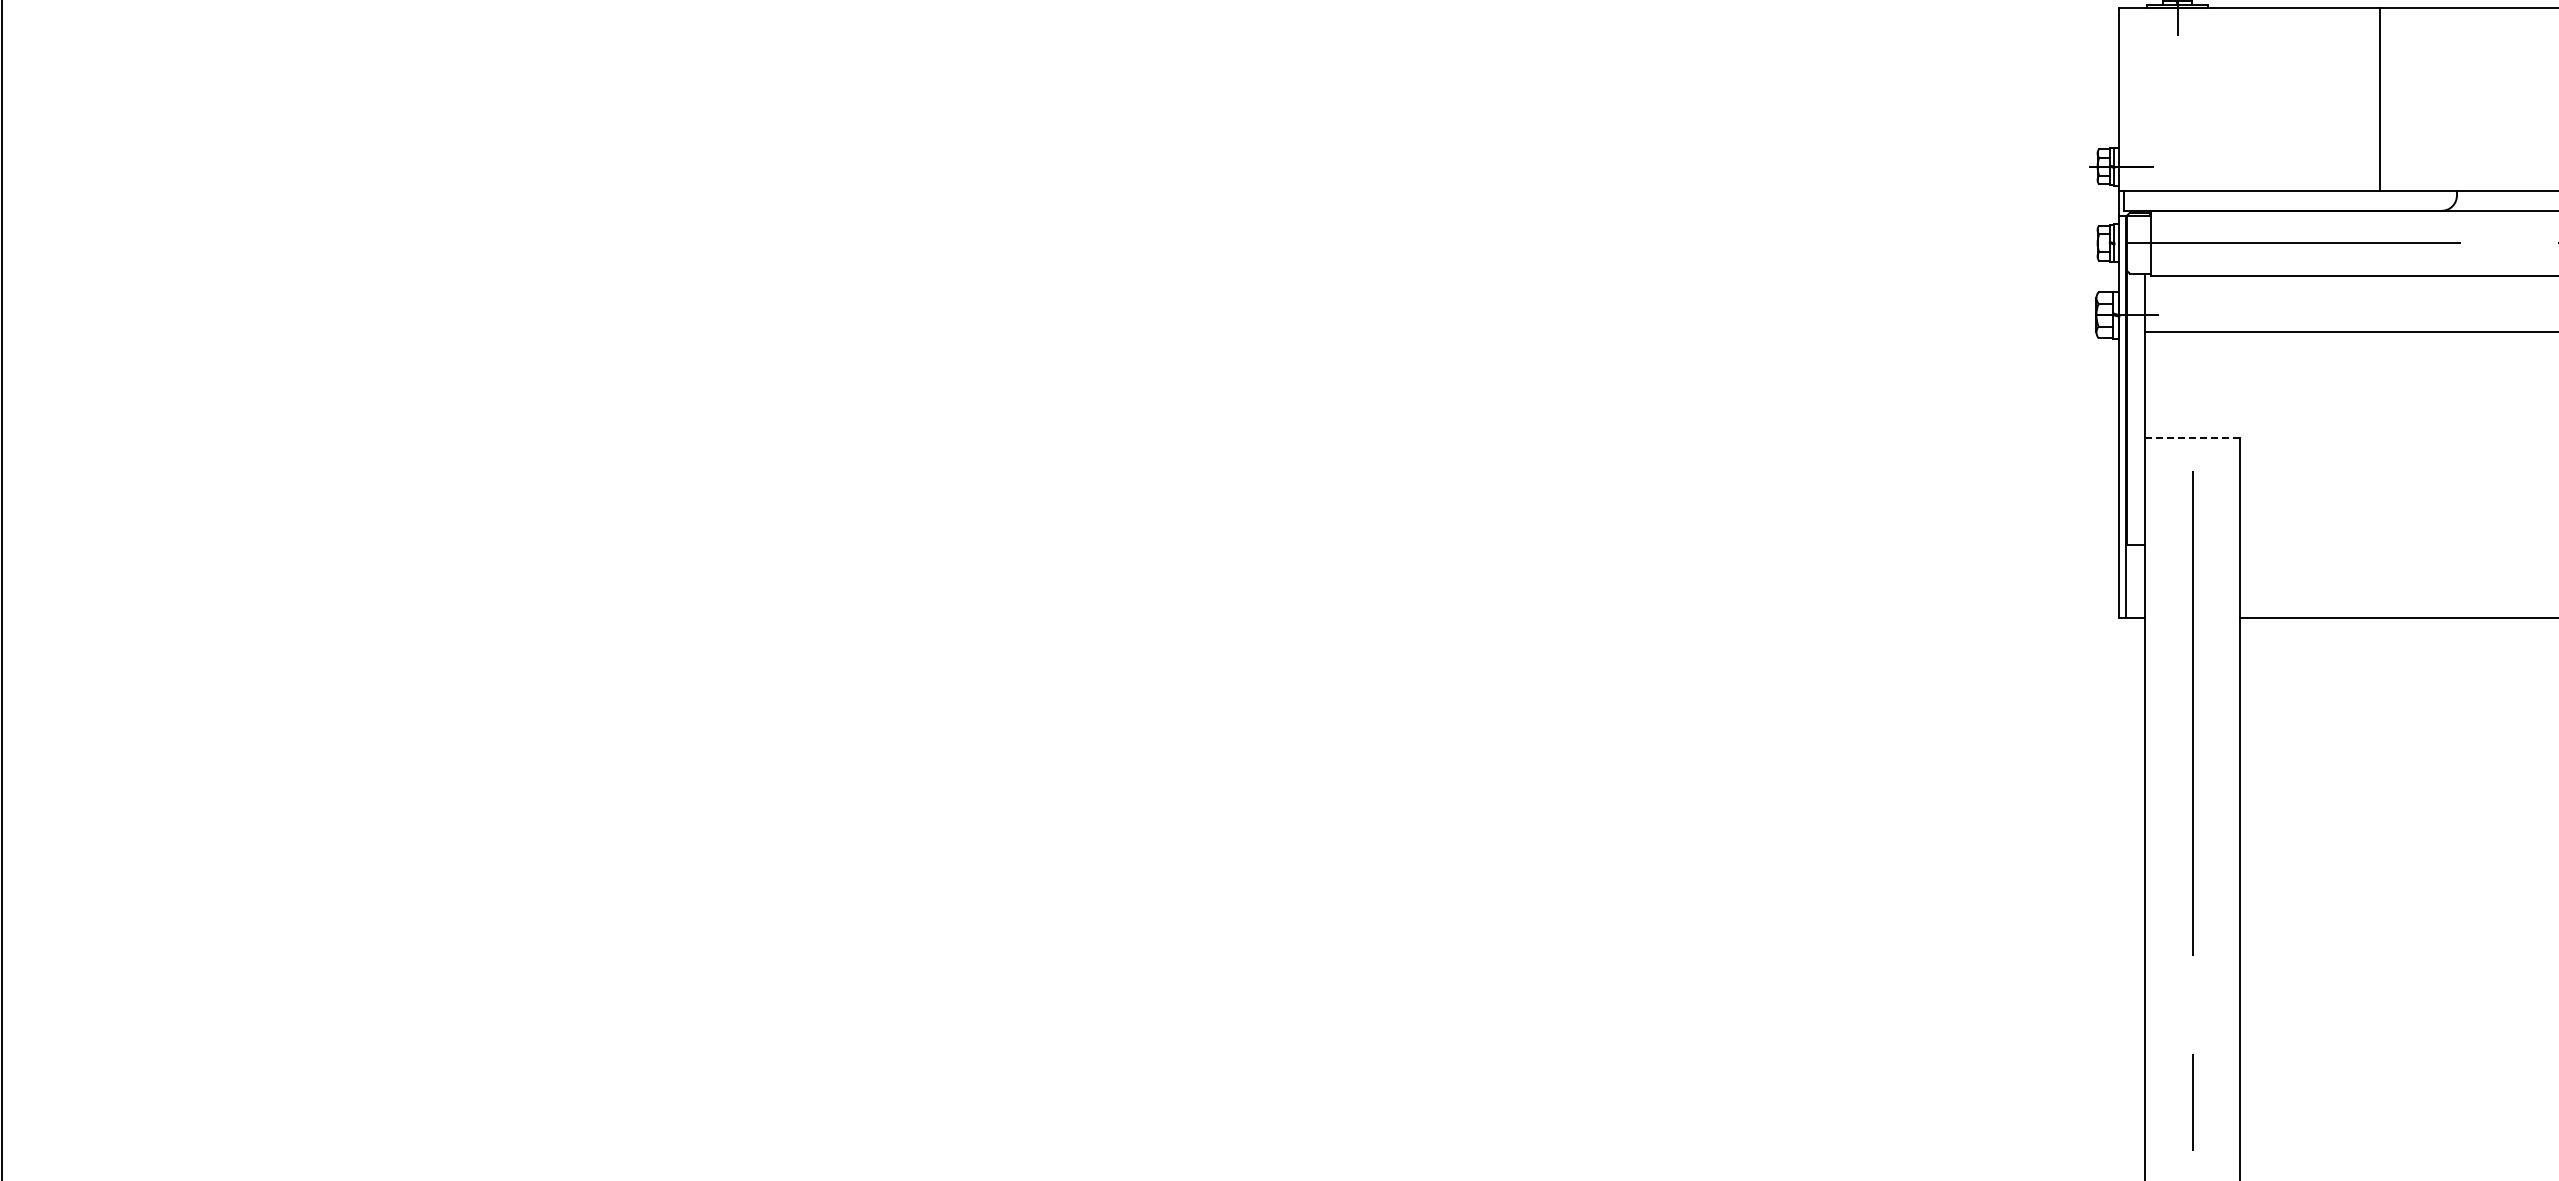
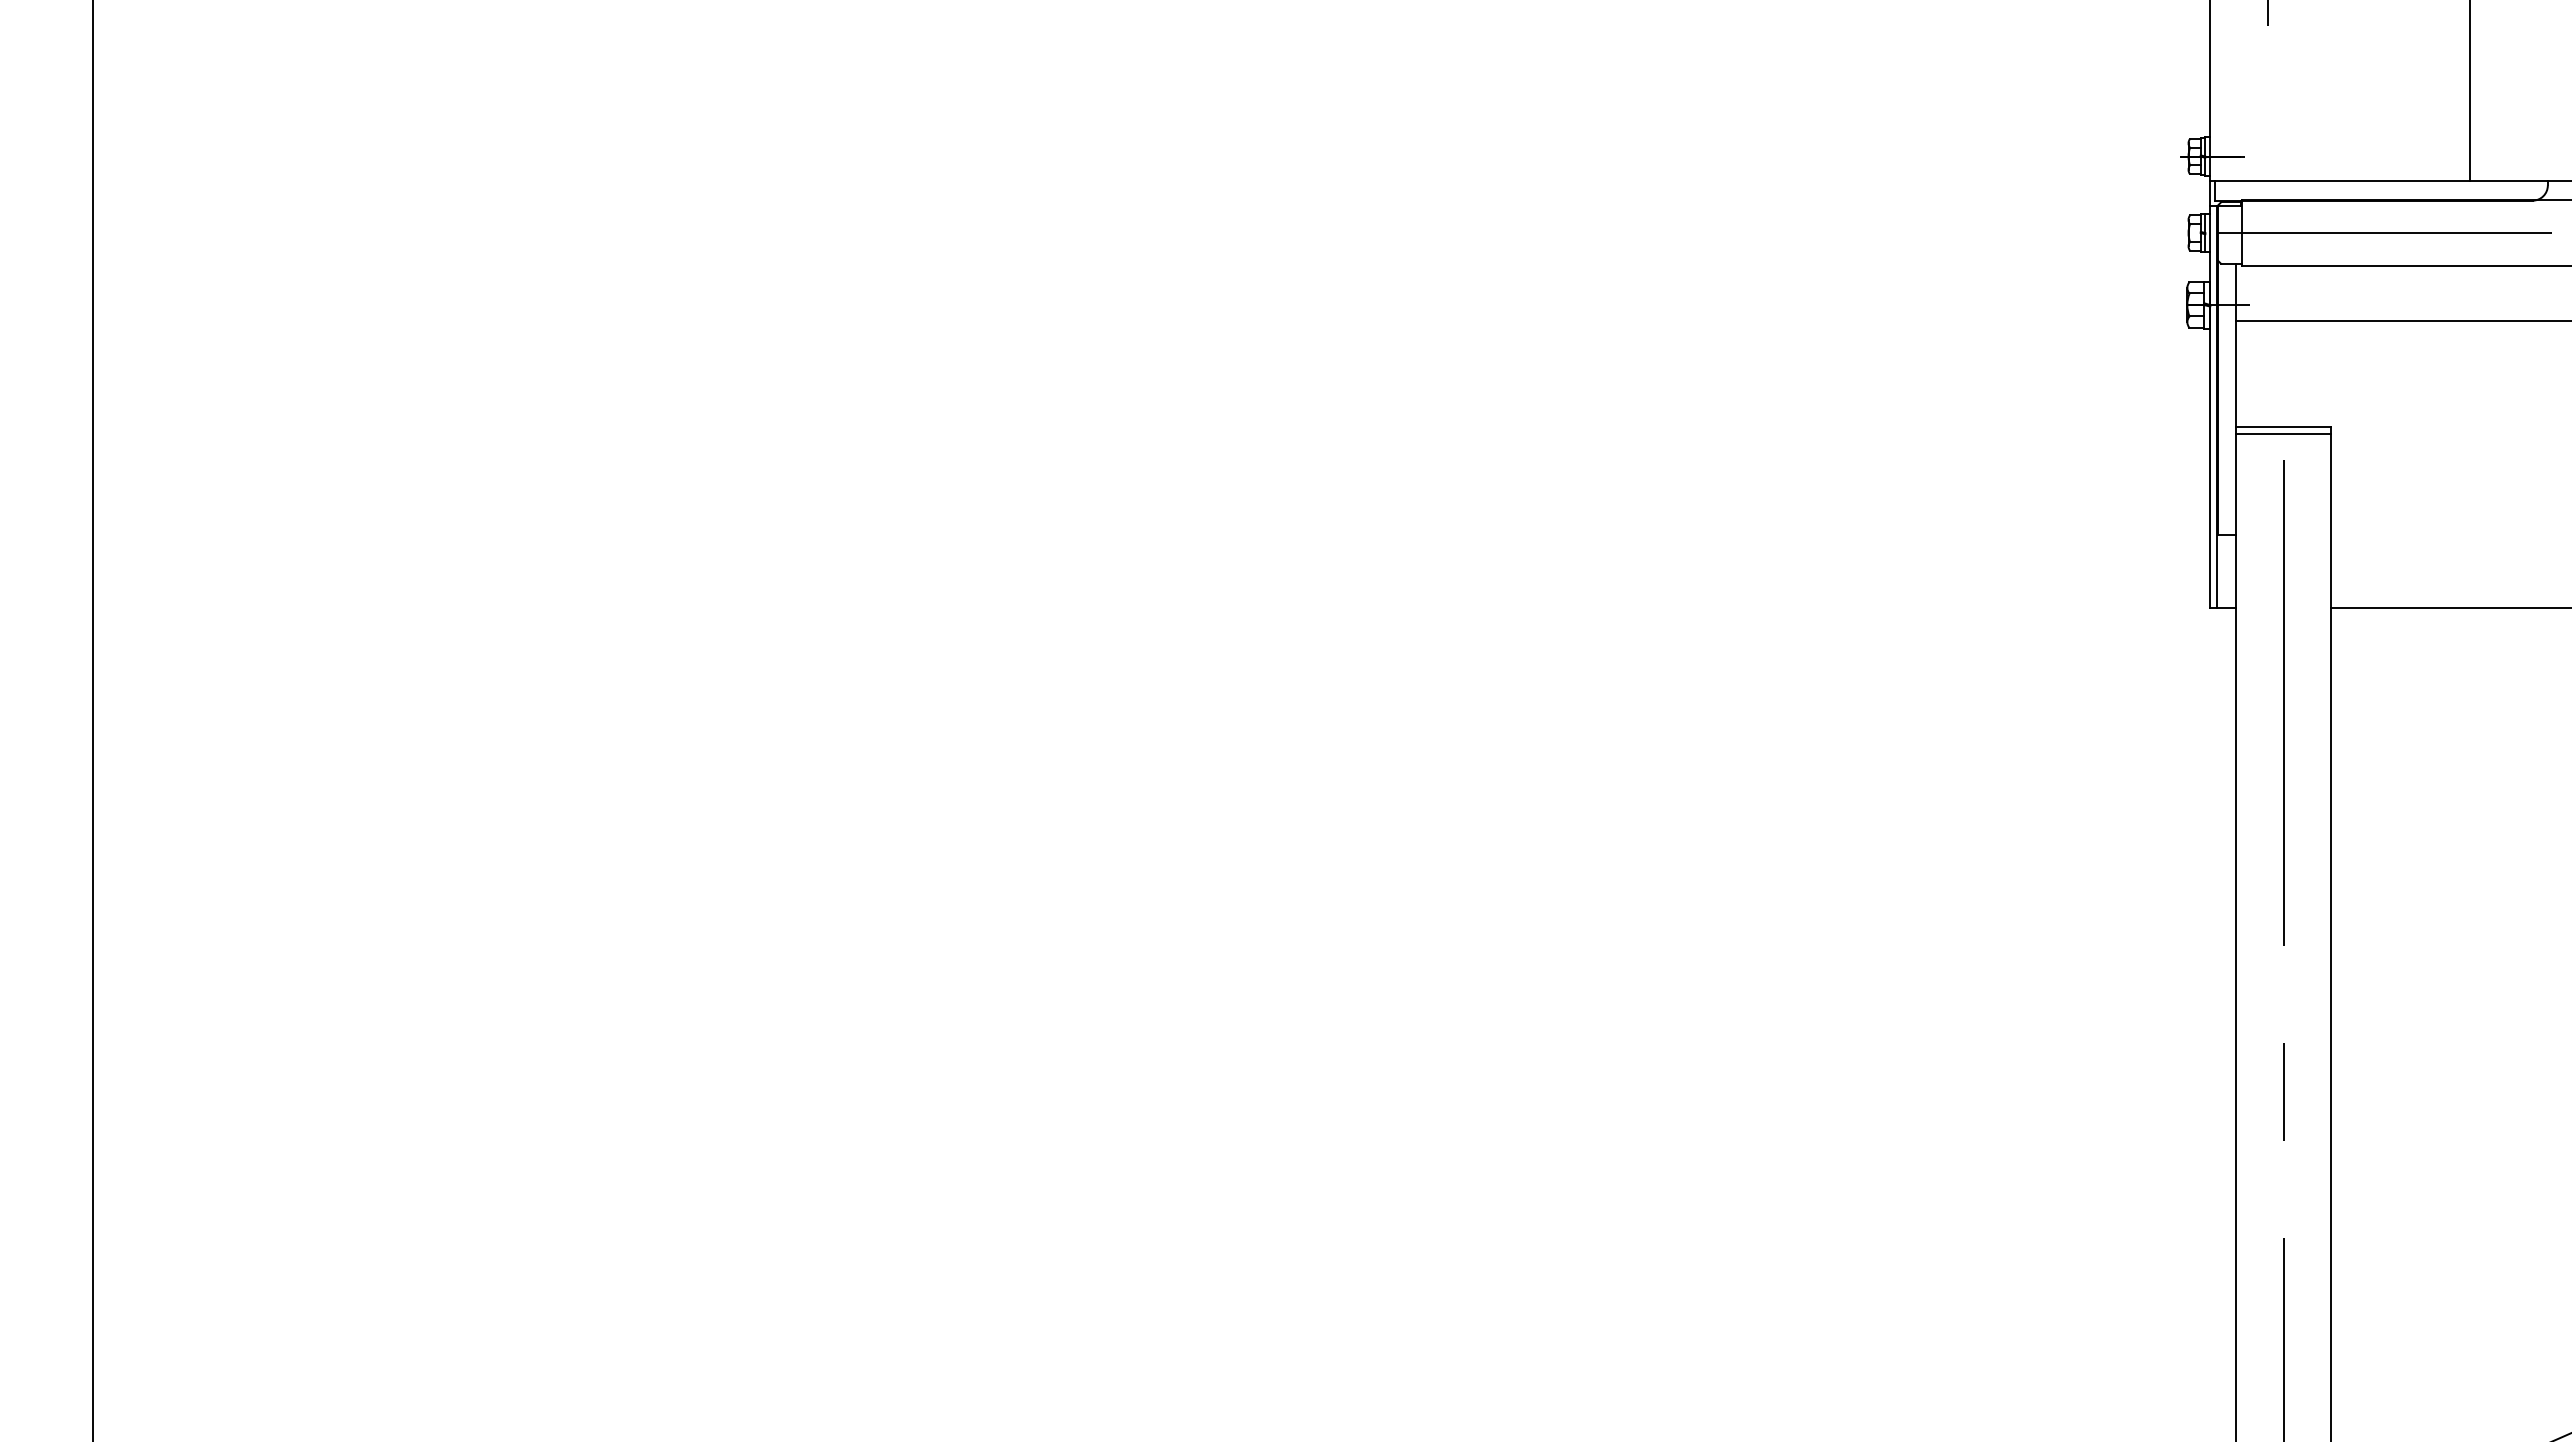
line: (2192, 437) -> (2283, 427), dashed -> solid
line: (2192, 444) -> (2283, 434), added

